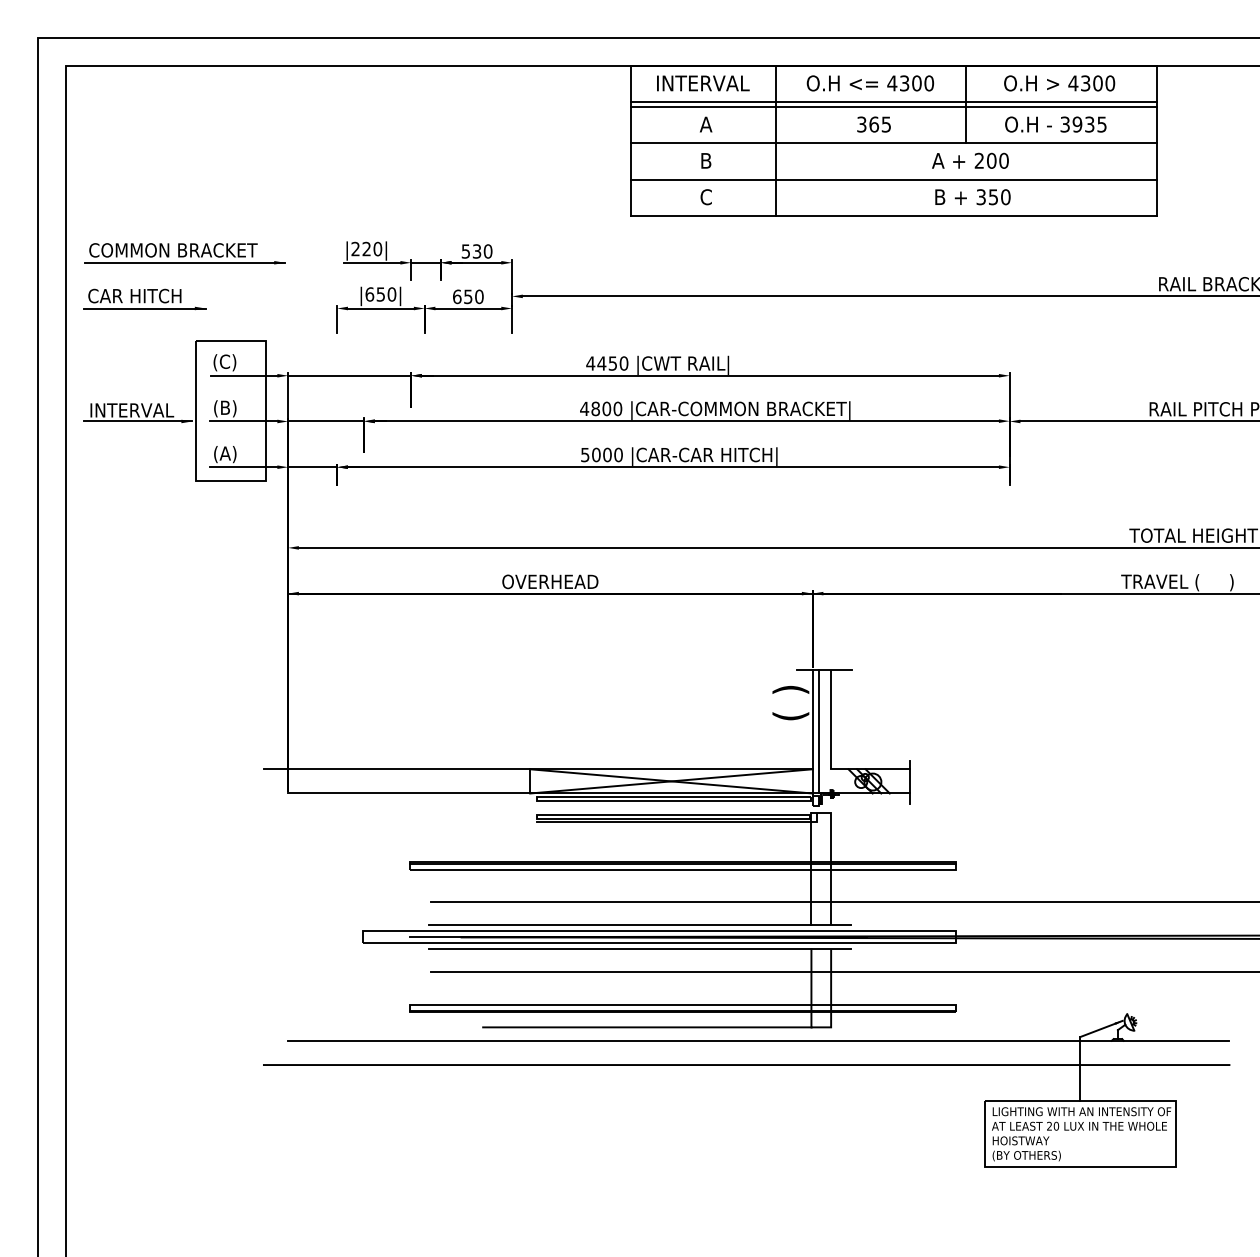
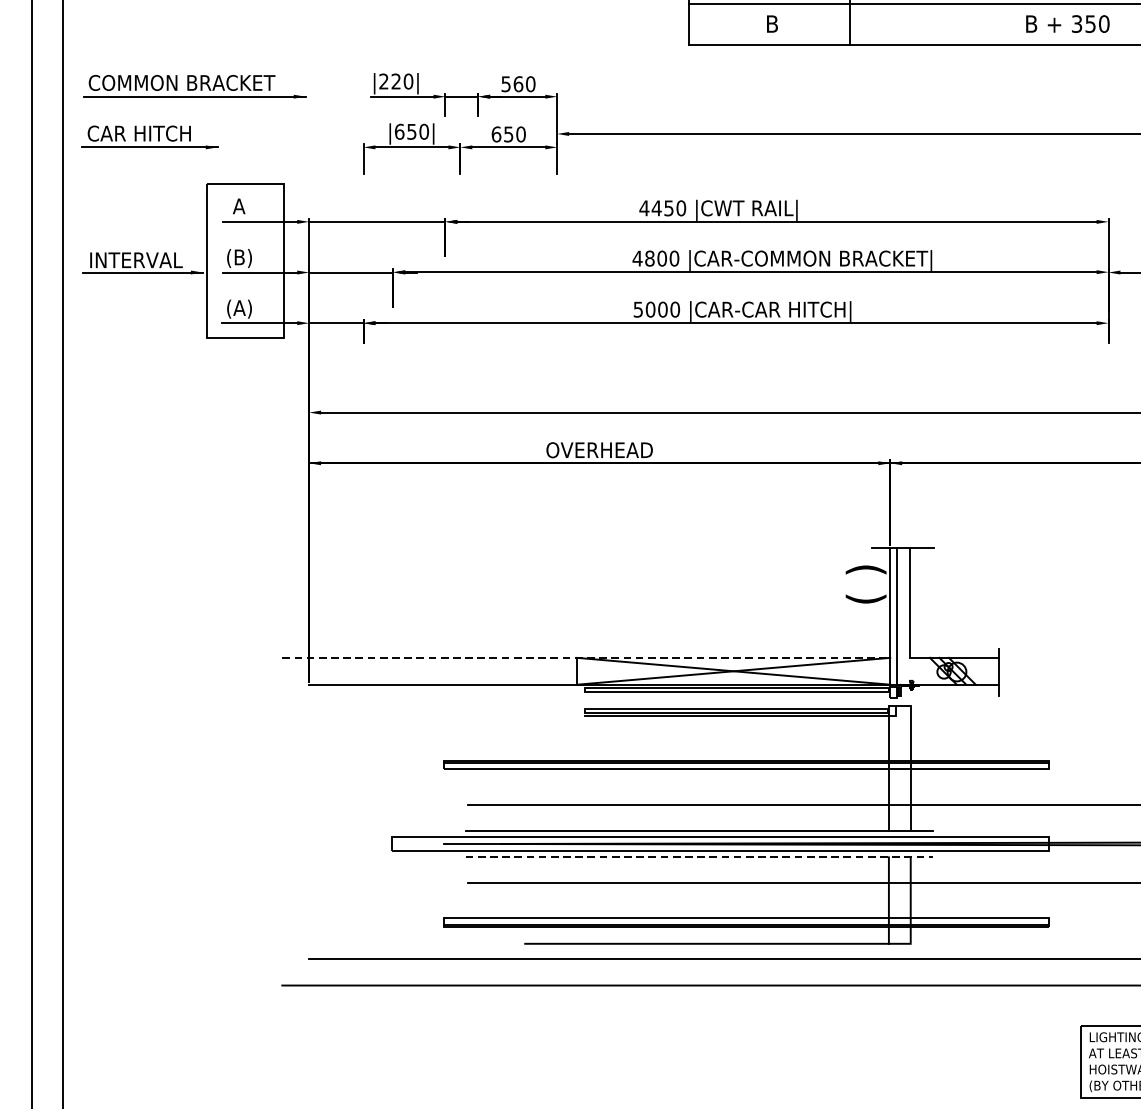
text: (705, 197) -> (771, 24), C -> B
text: (476, 251) -> (517, 84), 530 -> 560
text: (224, 362) -> (238, 207), (C) -> A
line: (538, 769) -> (586, 658), solid -> dashed
line: (640, 949) -> (699, 857), solid -> dashed

